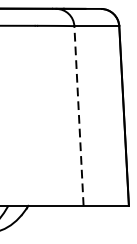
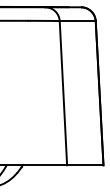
line: (79, 115) -> (63, 92), dashed -> solid

